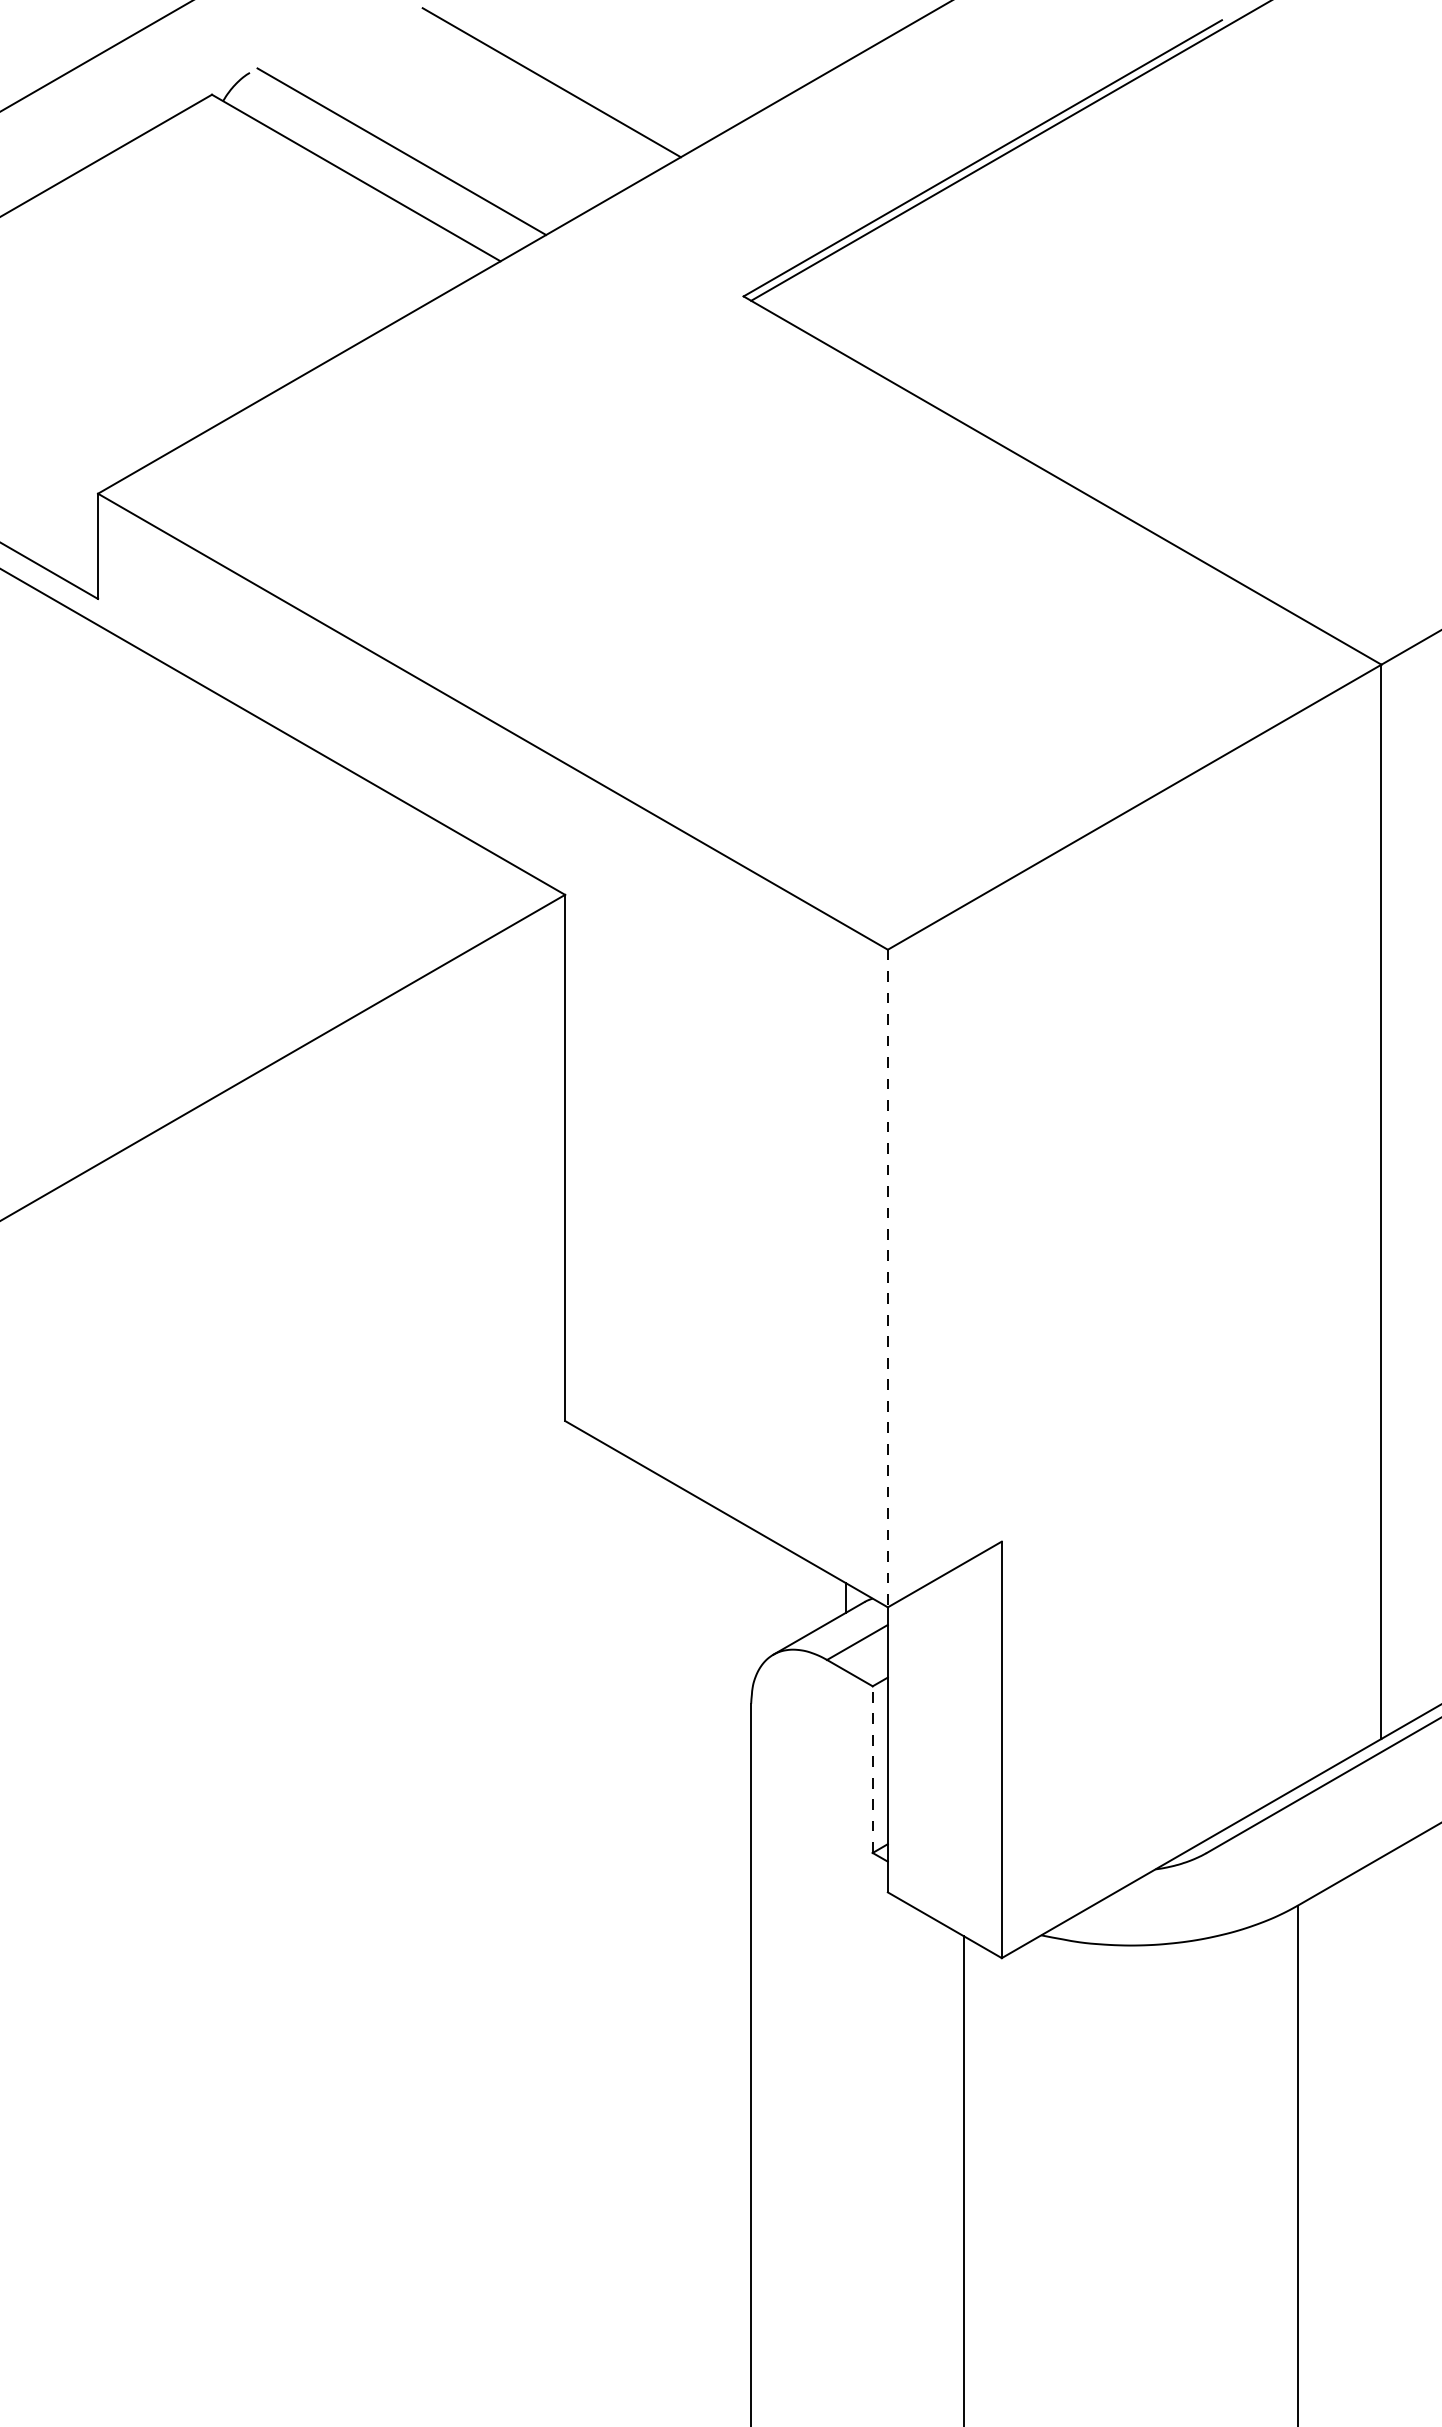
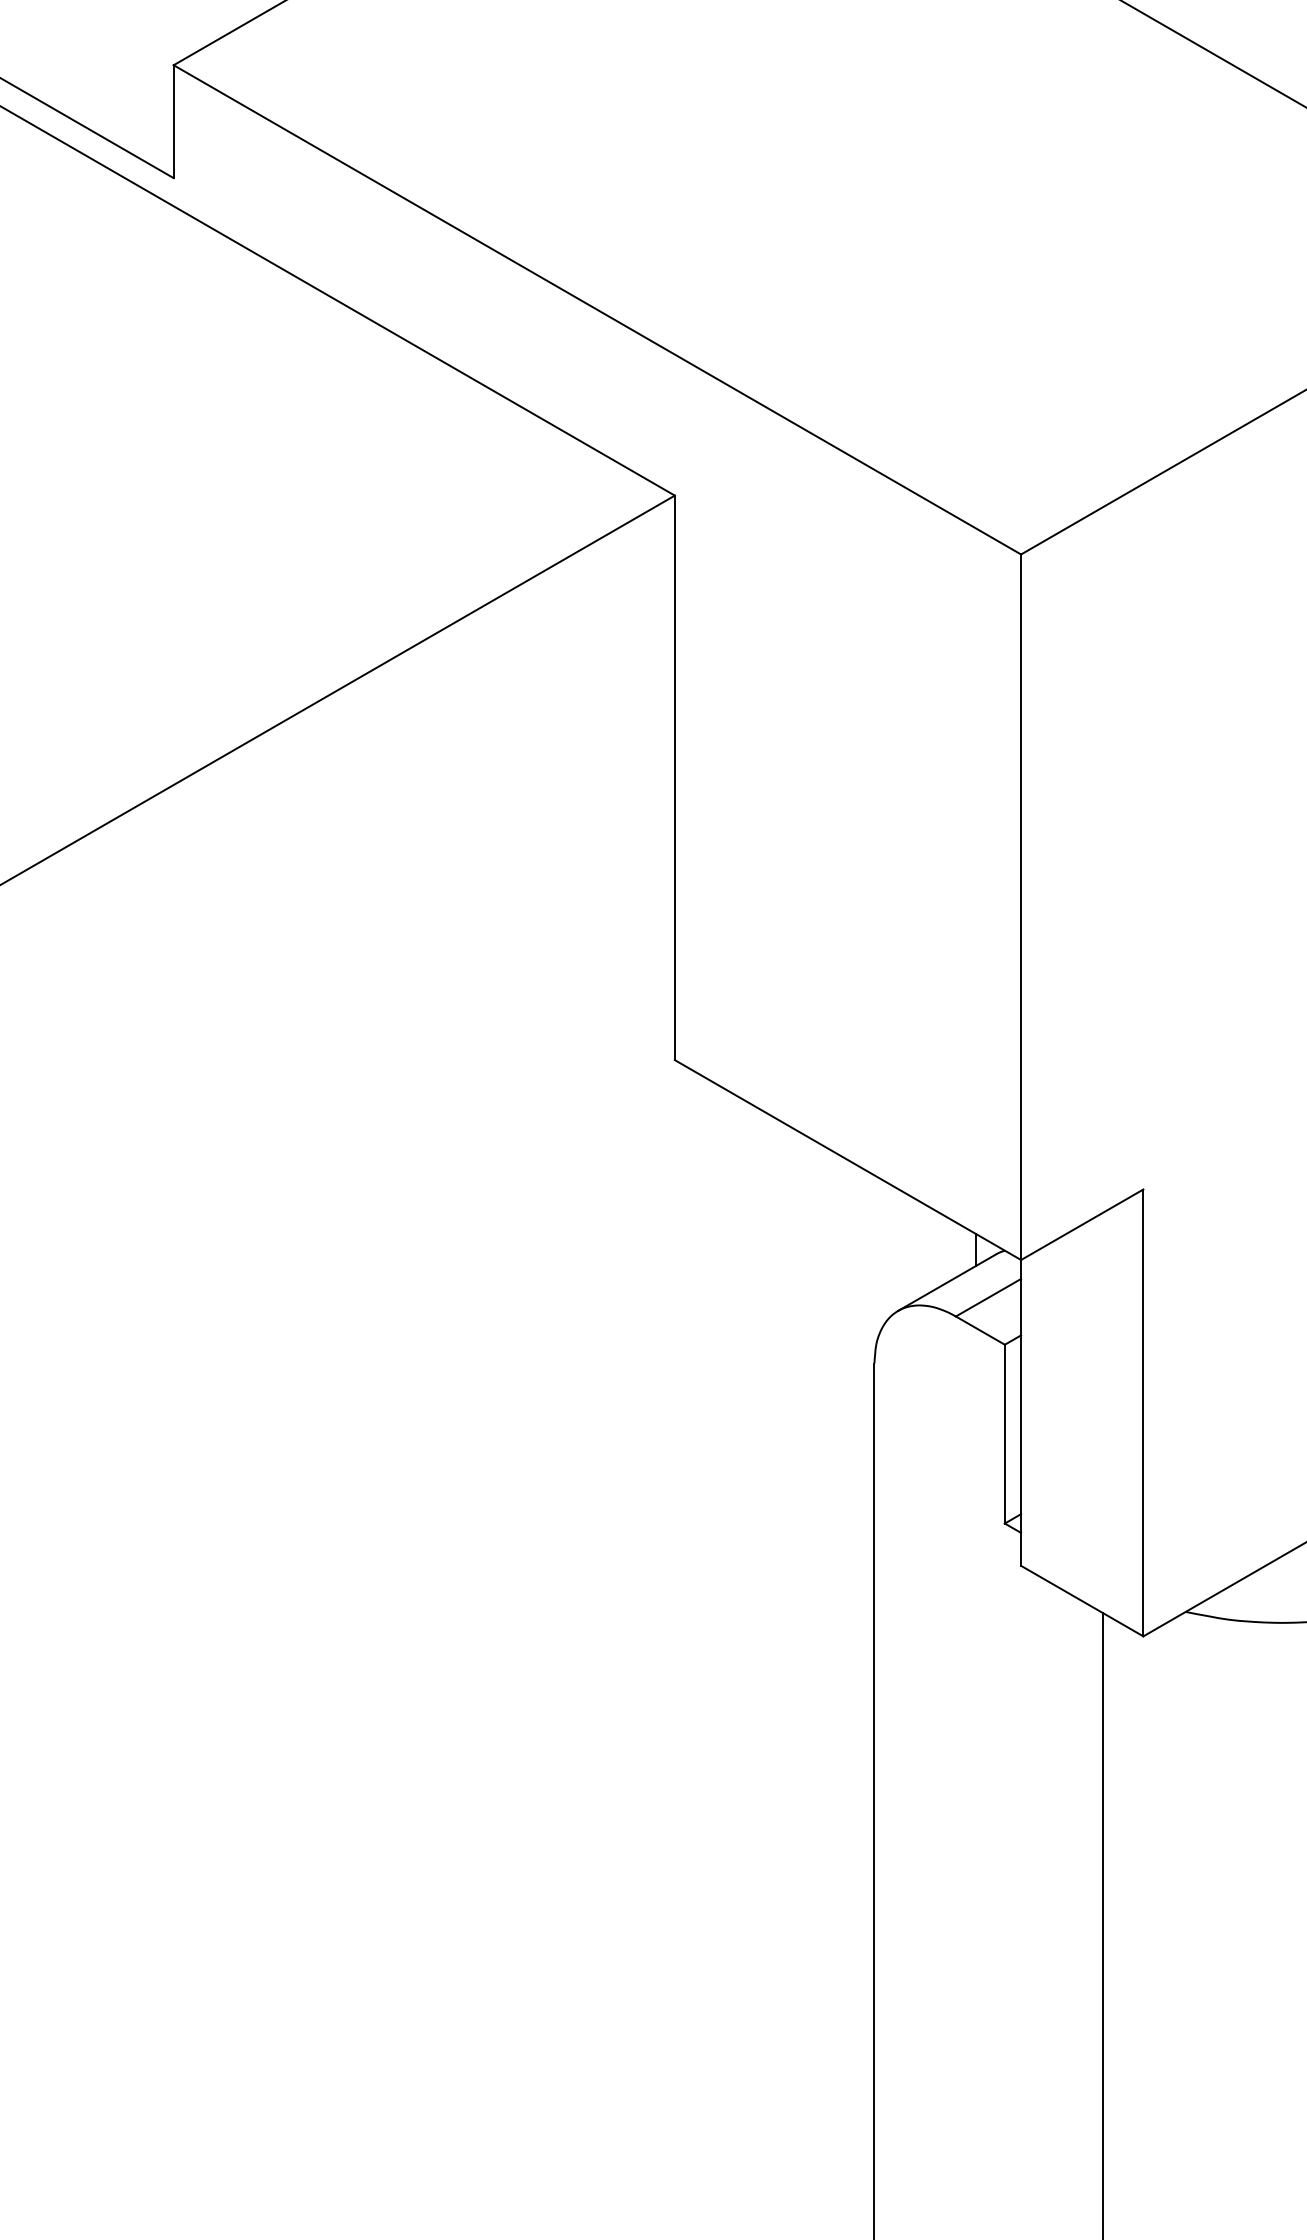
line: (887, 1278) -> (1020, 907), dashed -> solid
line: (872, 1769) -> (1004, 1434), dashed -> solid

